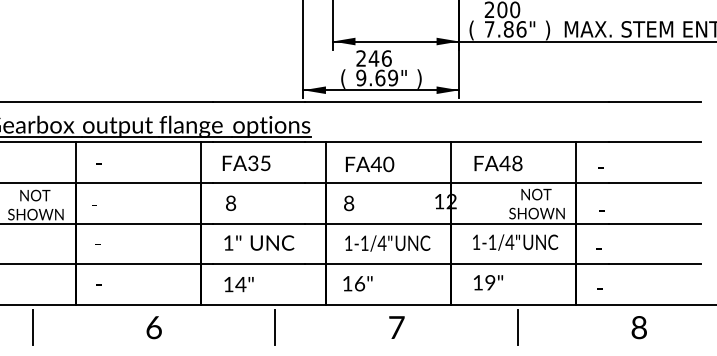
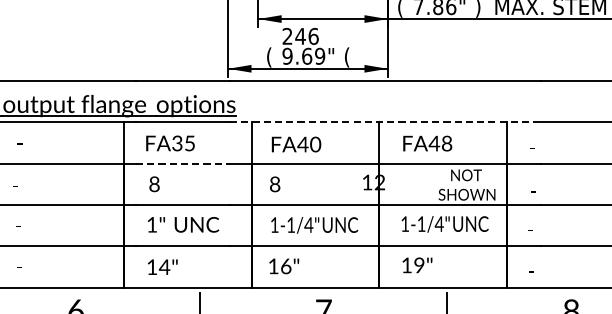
text: (419, 78) -> (347, 56), ) -> (
line: (457, 142) -> (385, 122), solid -> dashed
line: (259, 183) -> (183, 164), solid -> dashed

